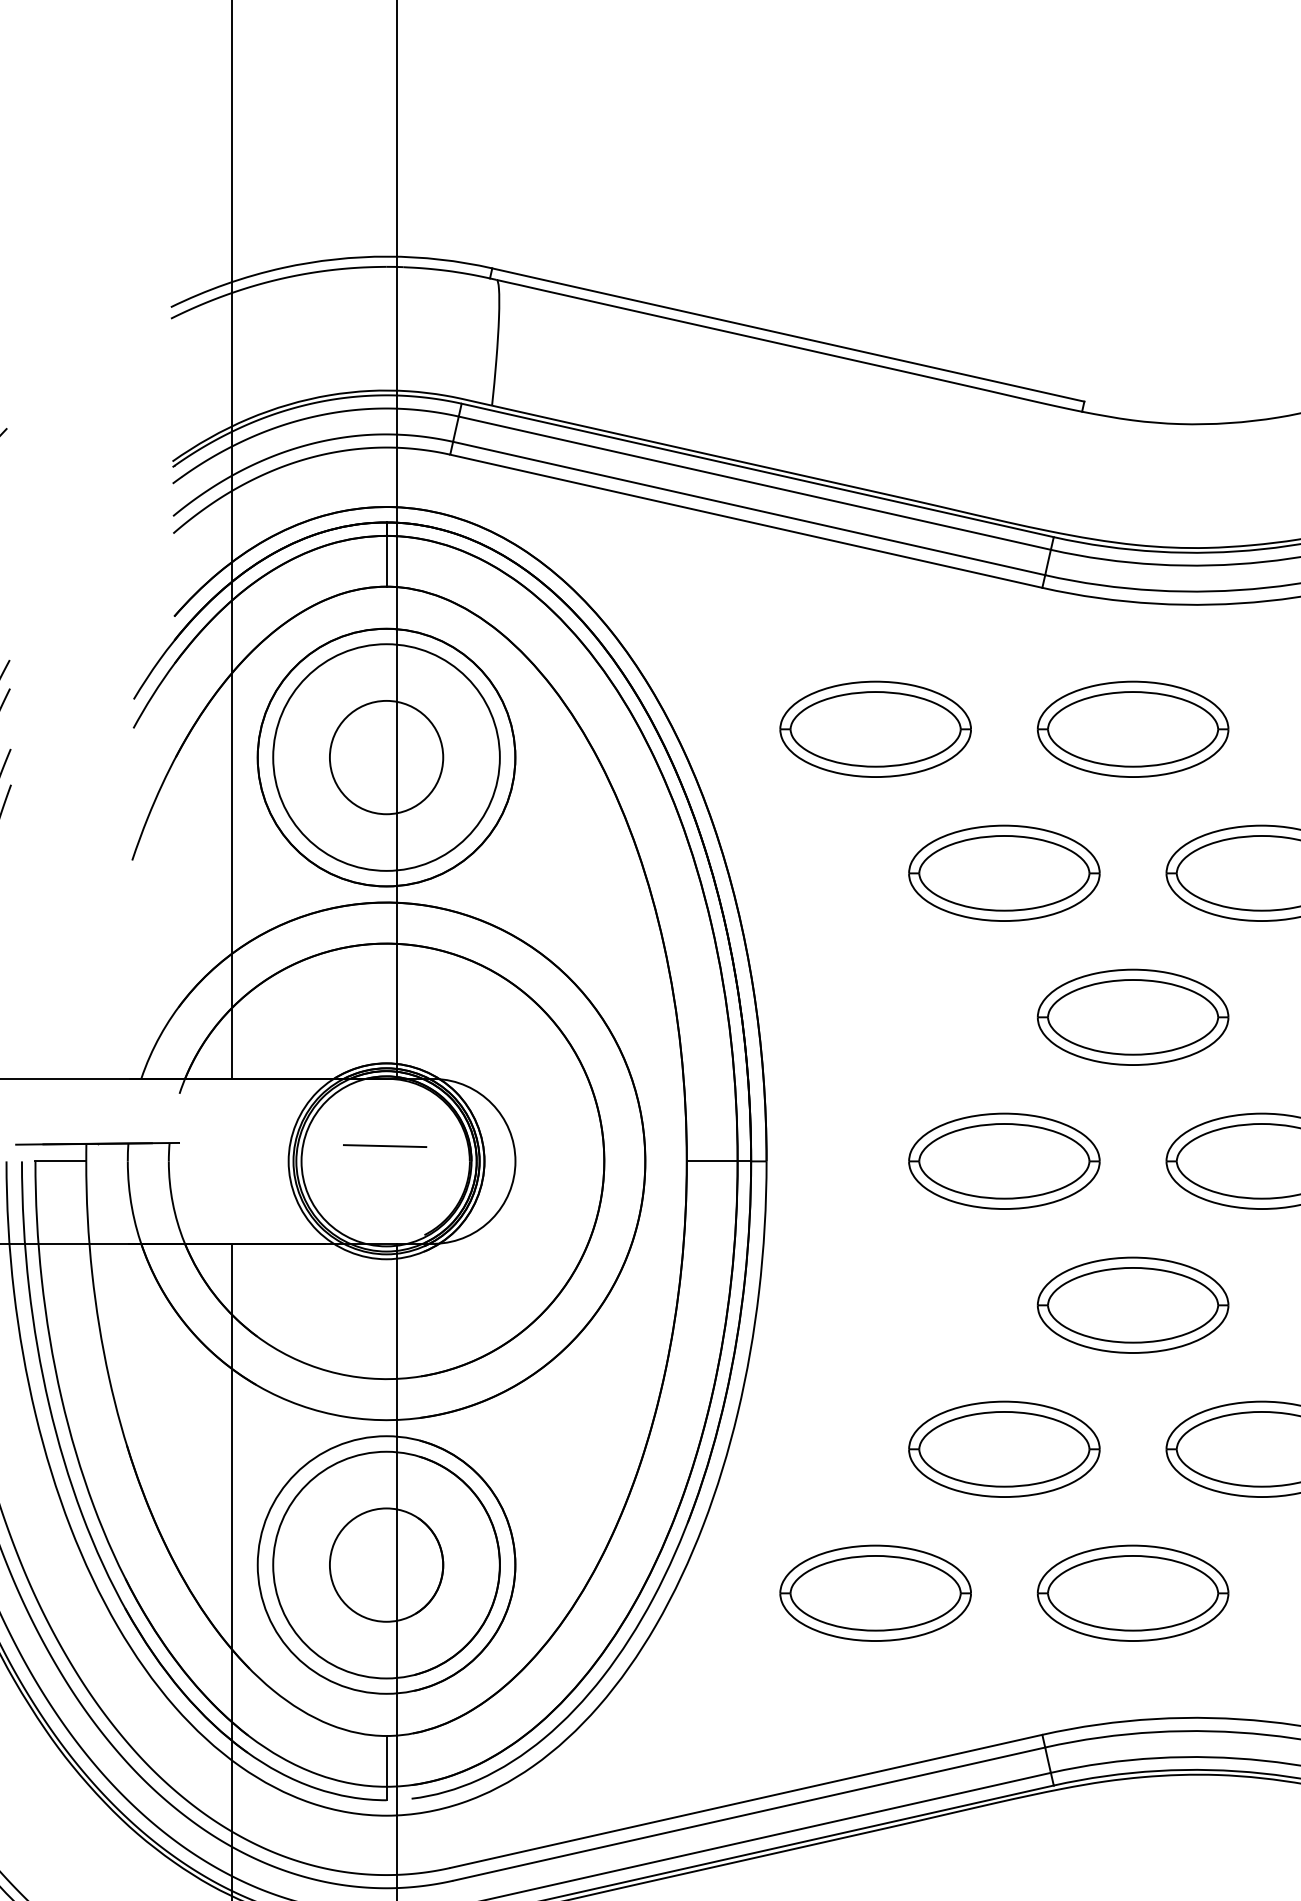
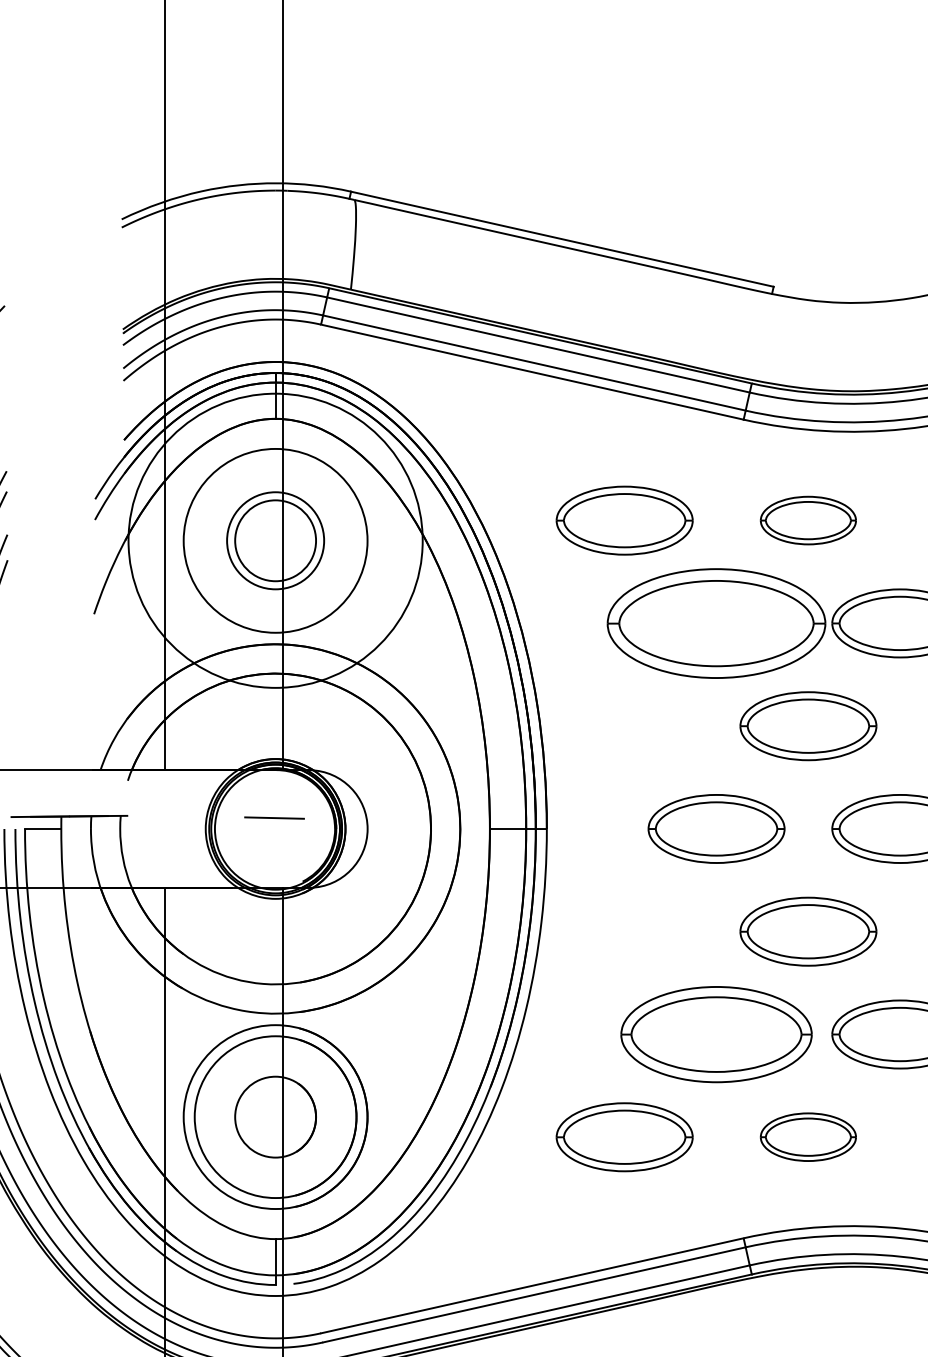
part: (1132, 728) -> (808, 520), size x0.7
circle: (386, 757) -> (275, 540), size x0.6
circle: (386, 757) -> (275, 540), size x1.6
part: (1004, 872) -> (716, 622), size x1.6
part: (1004, 1448) -> (716, 1033), size x1.4
part: (1132, 1592) -> (808, 1136), size x0.7

